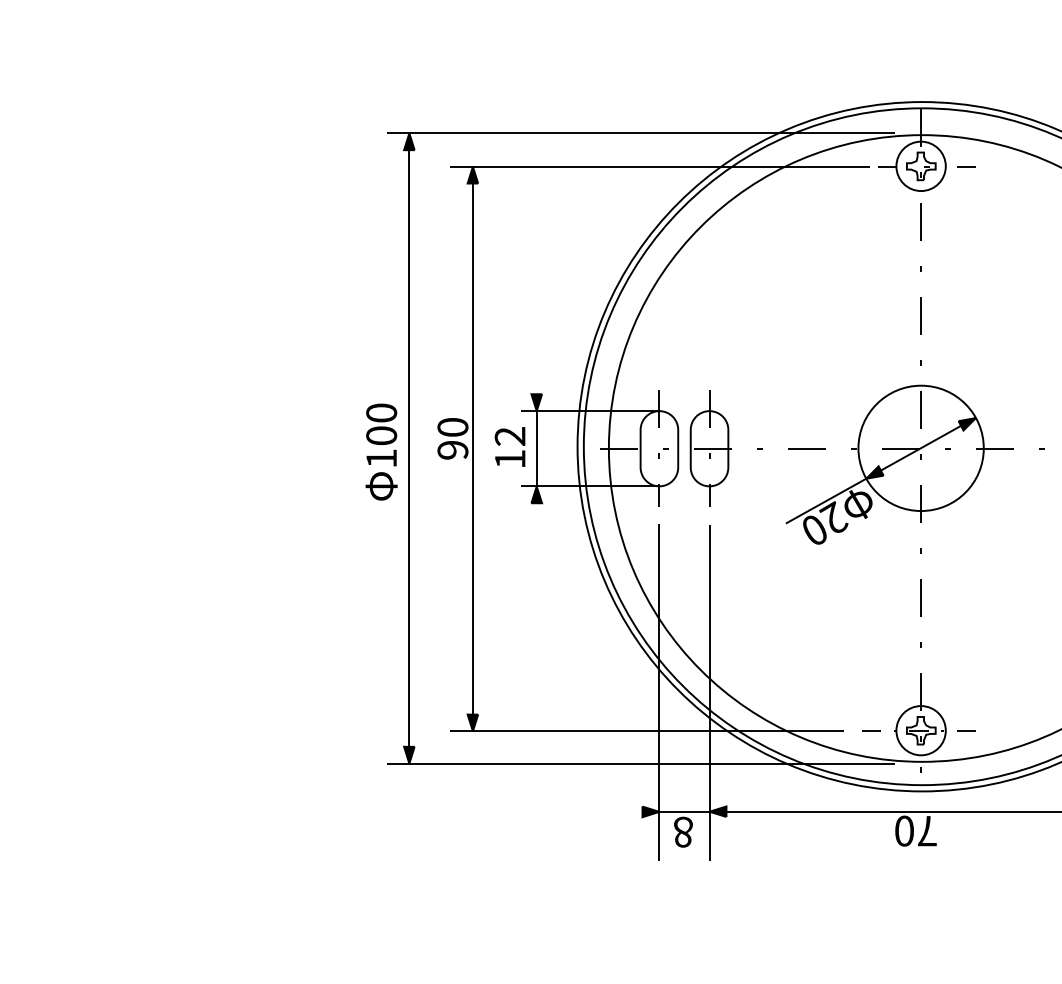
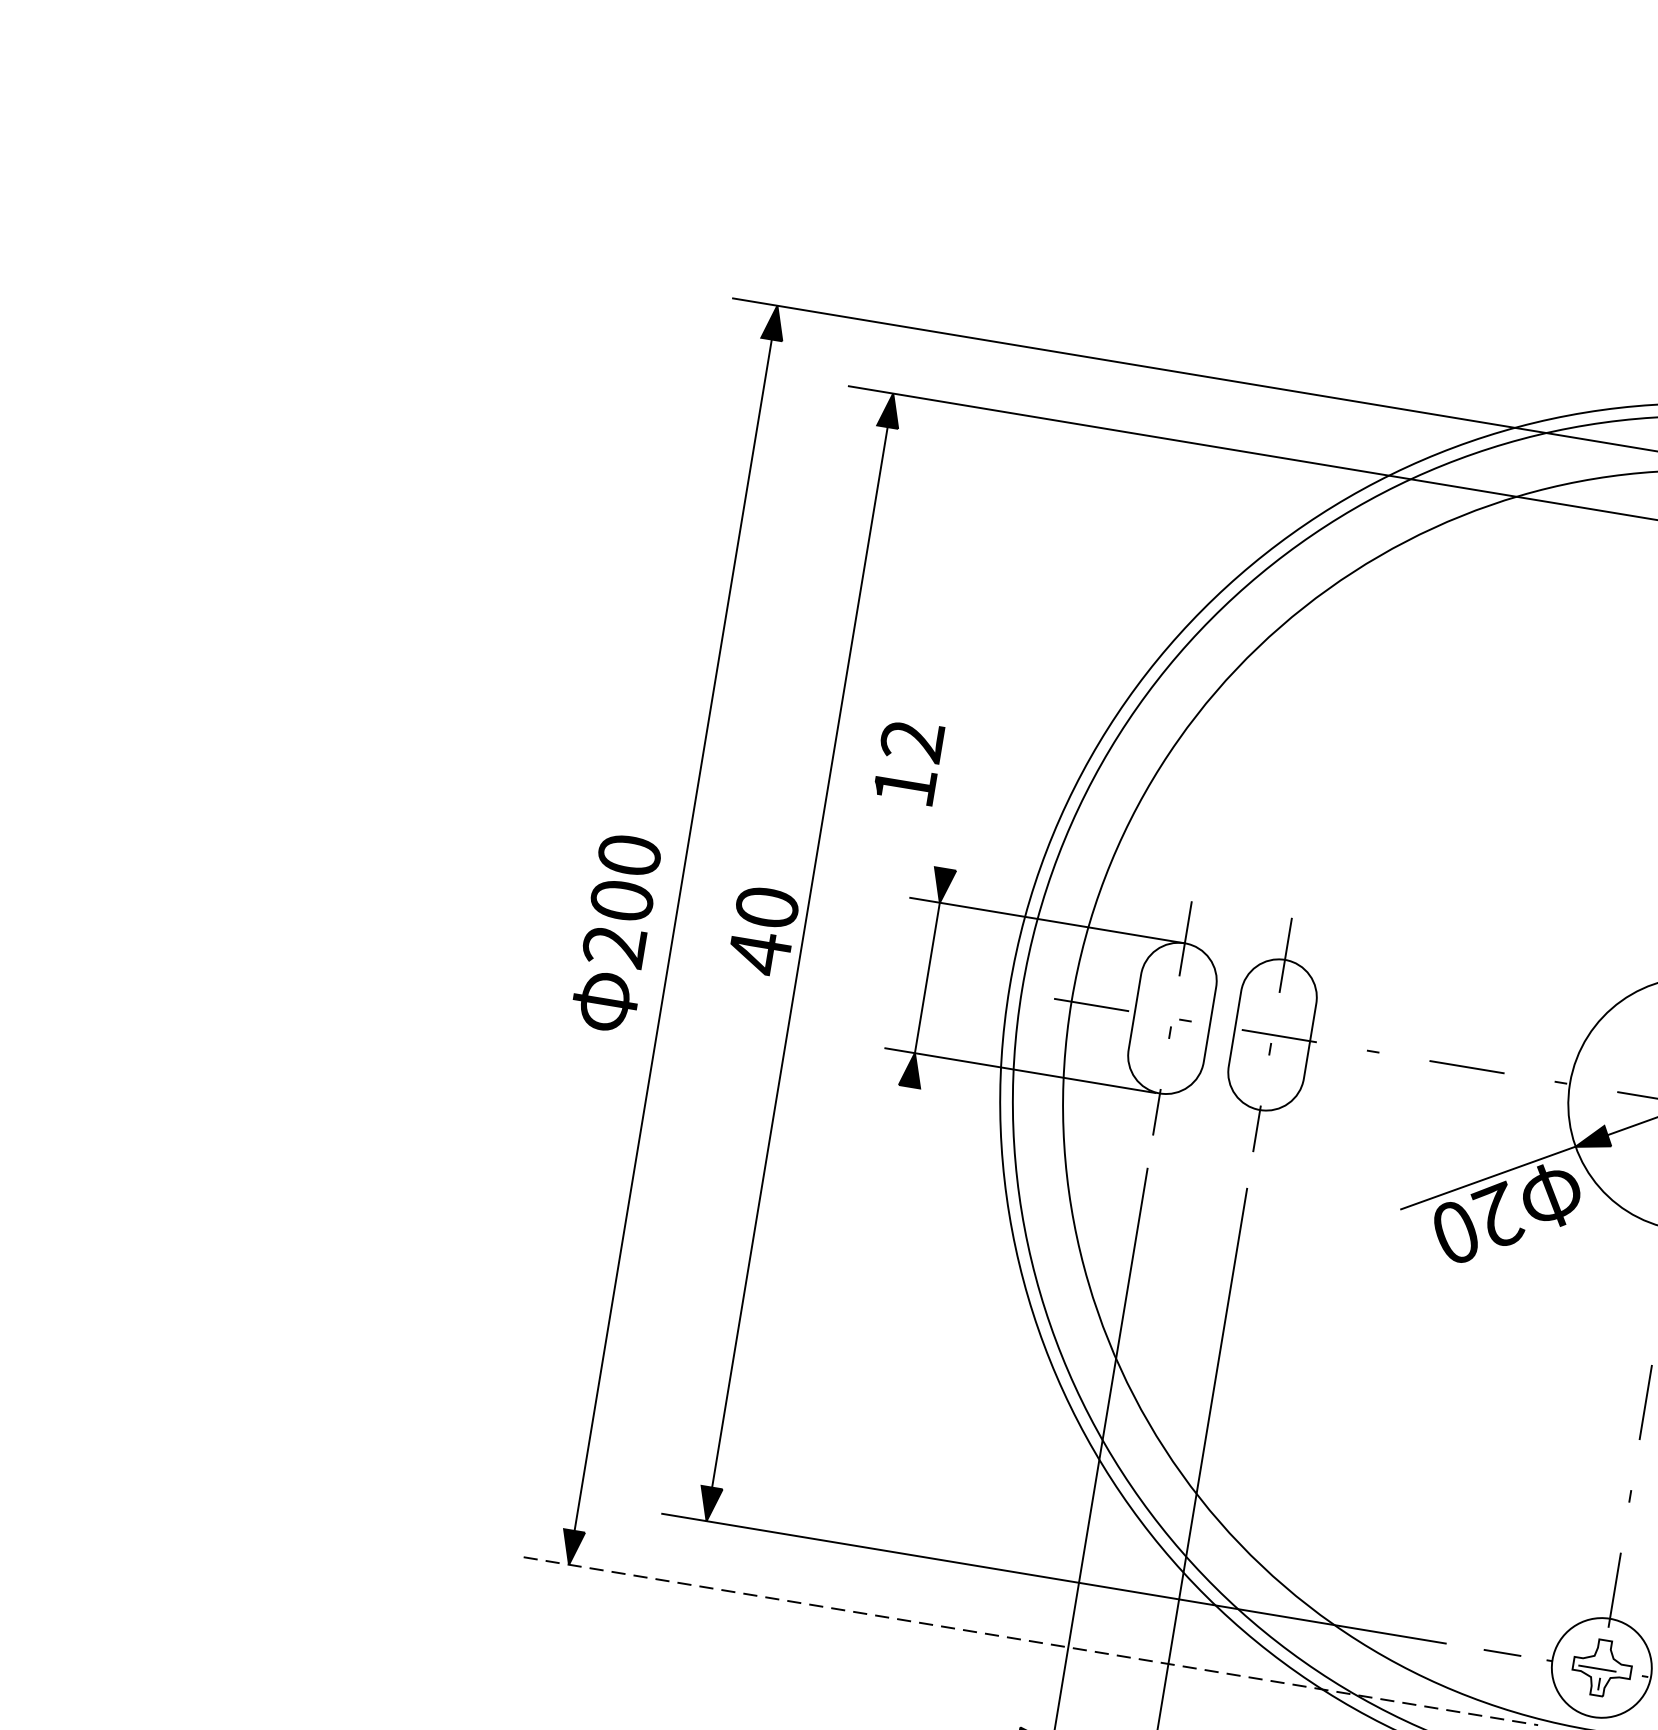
text: (509, 446) -> (907, 760), moved
text: (452, 450) -> (758, 953), 90 -> 40
text: (381, 458) -> (614, 946), 100 -> 200
line: (640, 763) -> (1030, 1640), solid -> dashed

